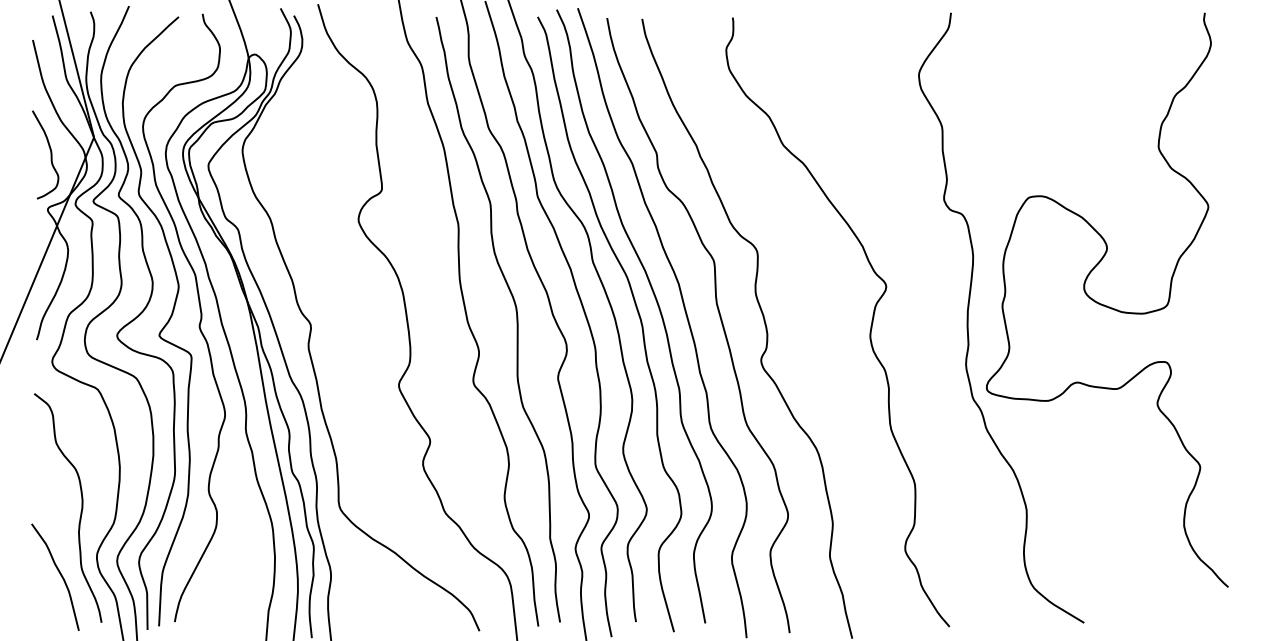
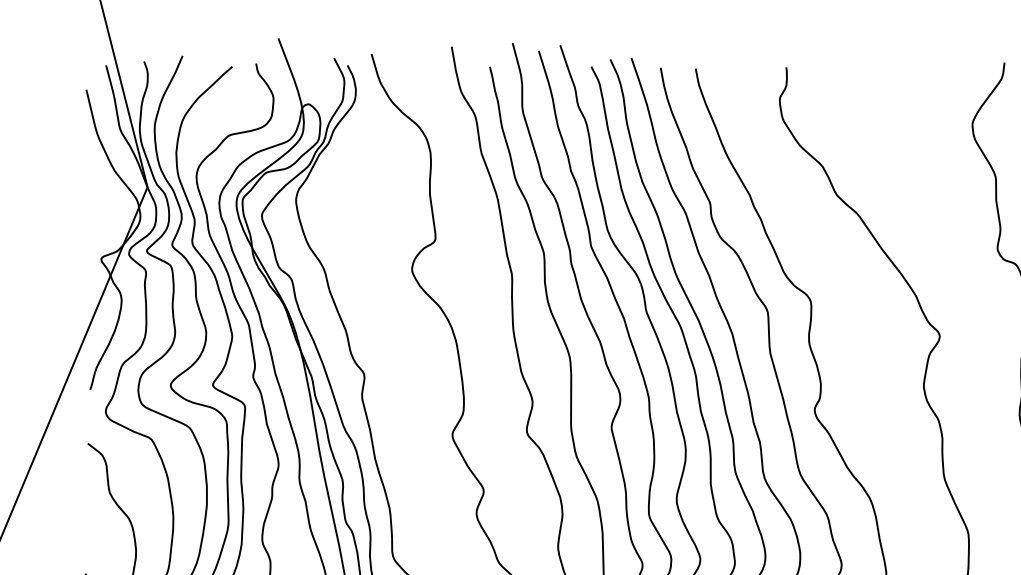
curve: (50, 154) -> (104, 204), removed

